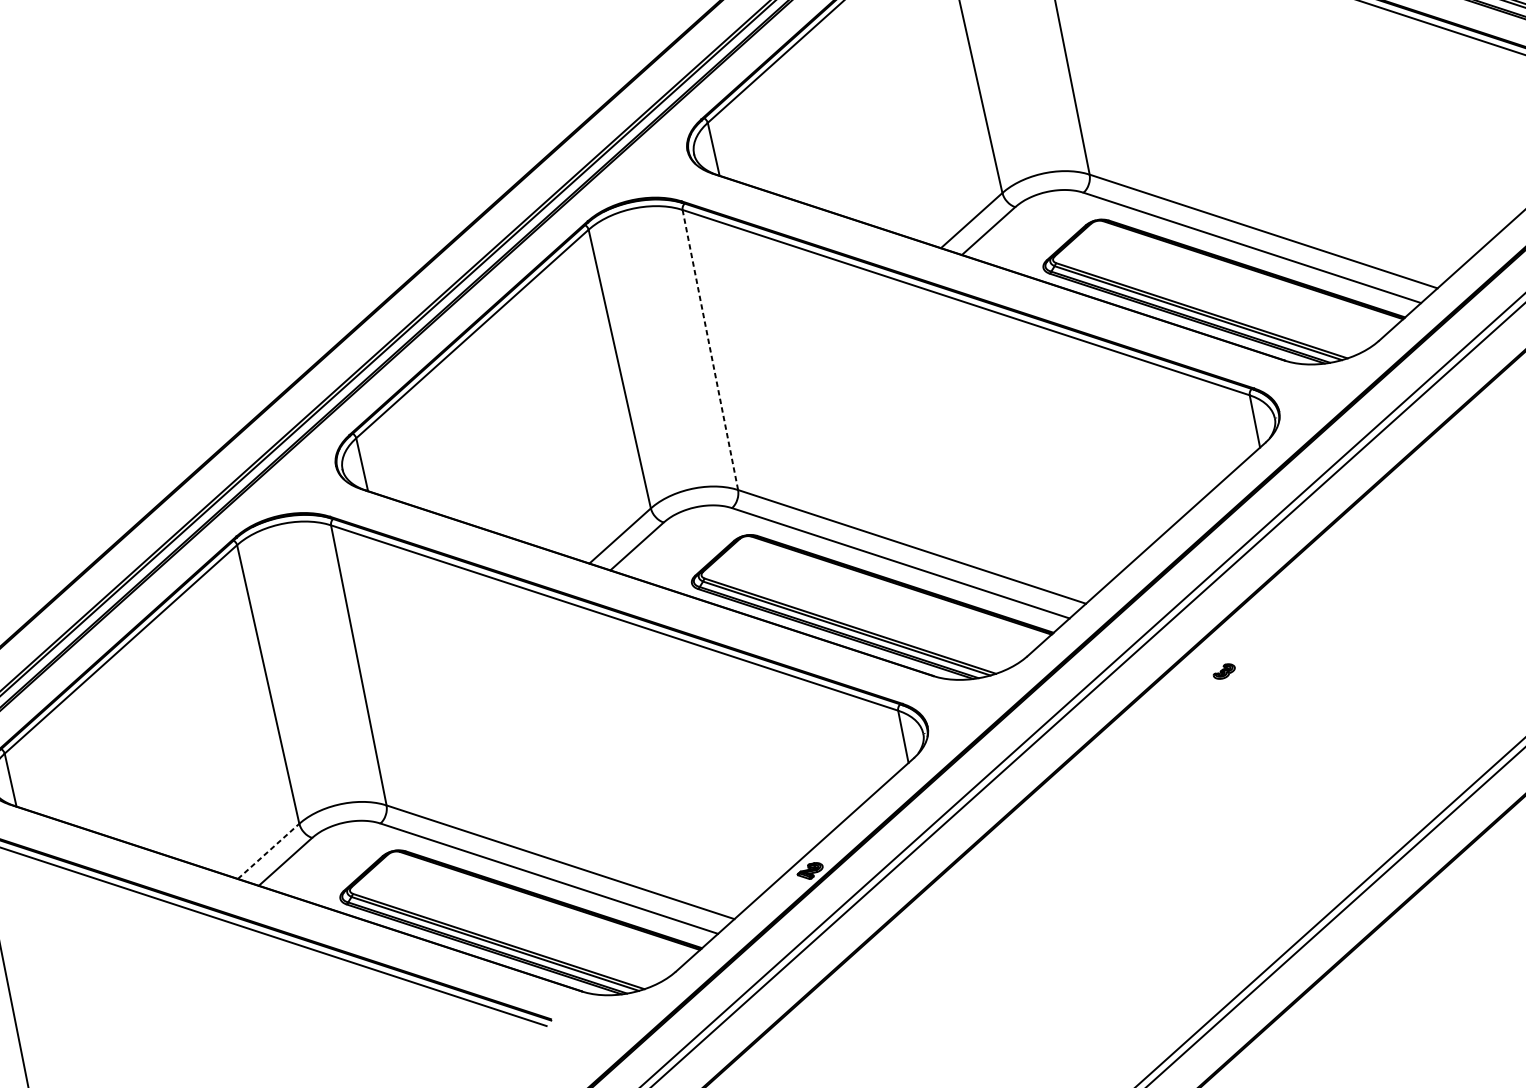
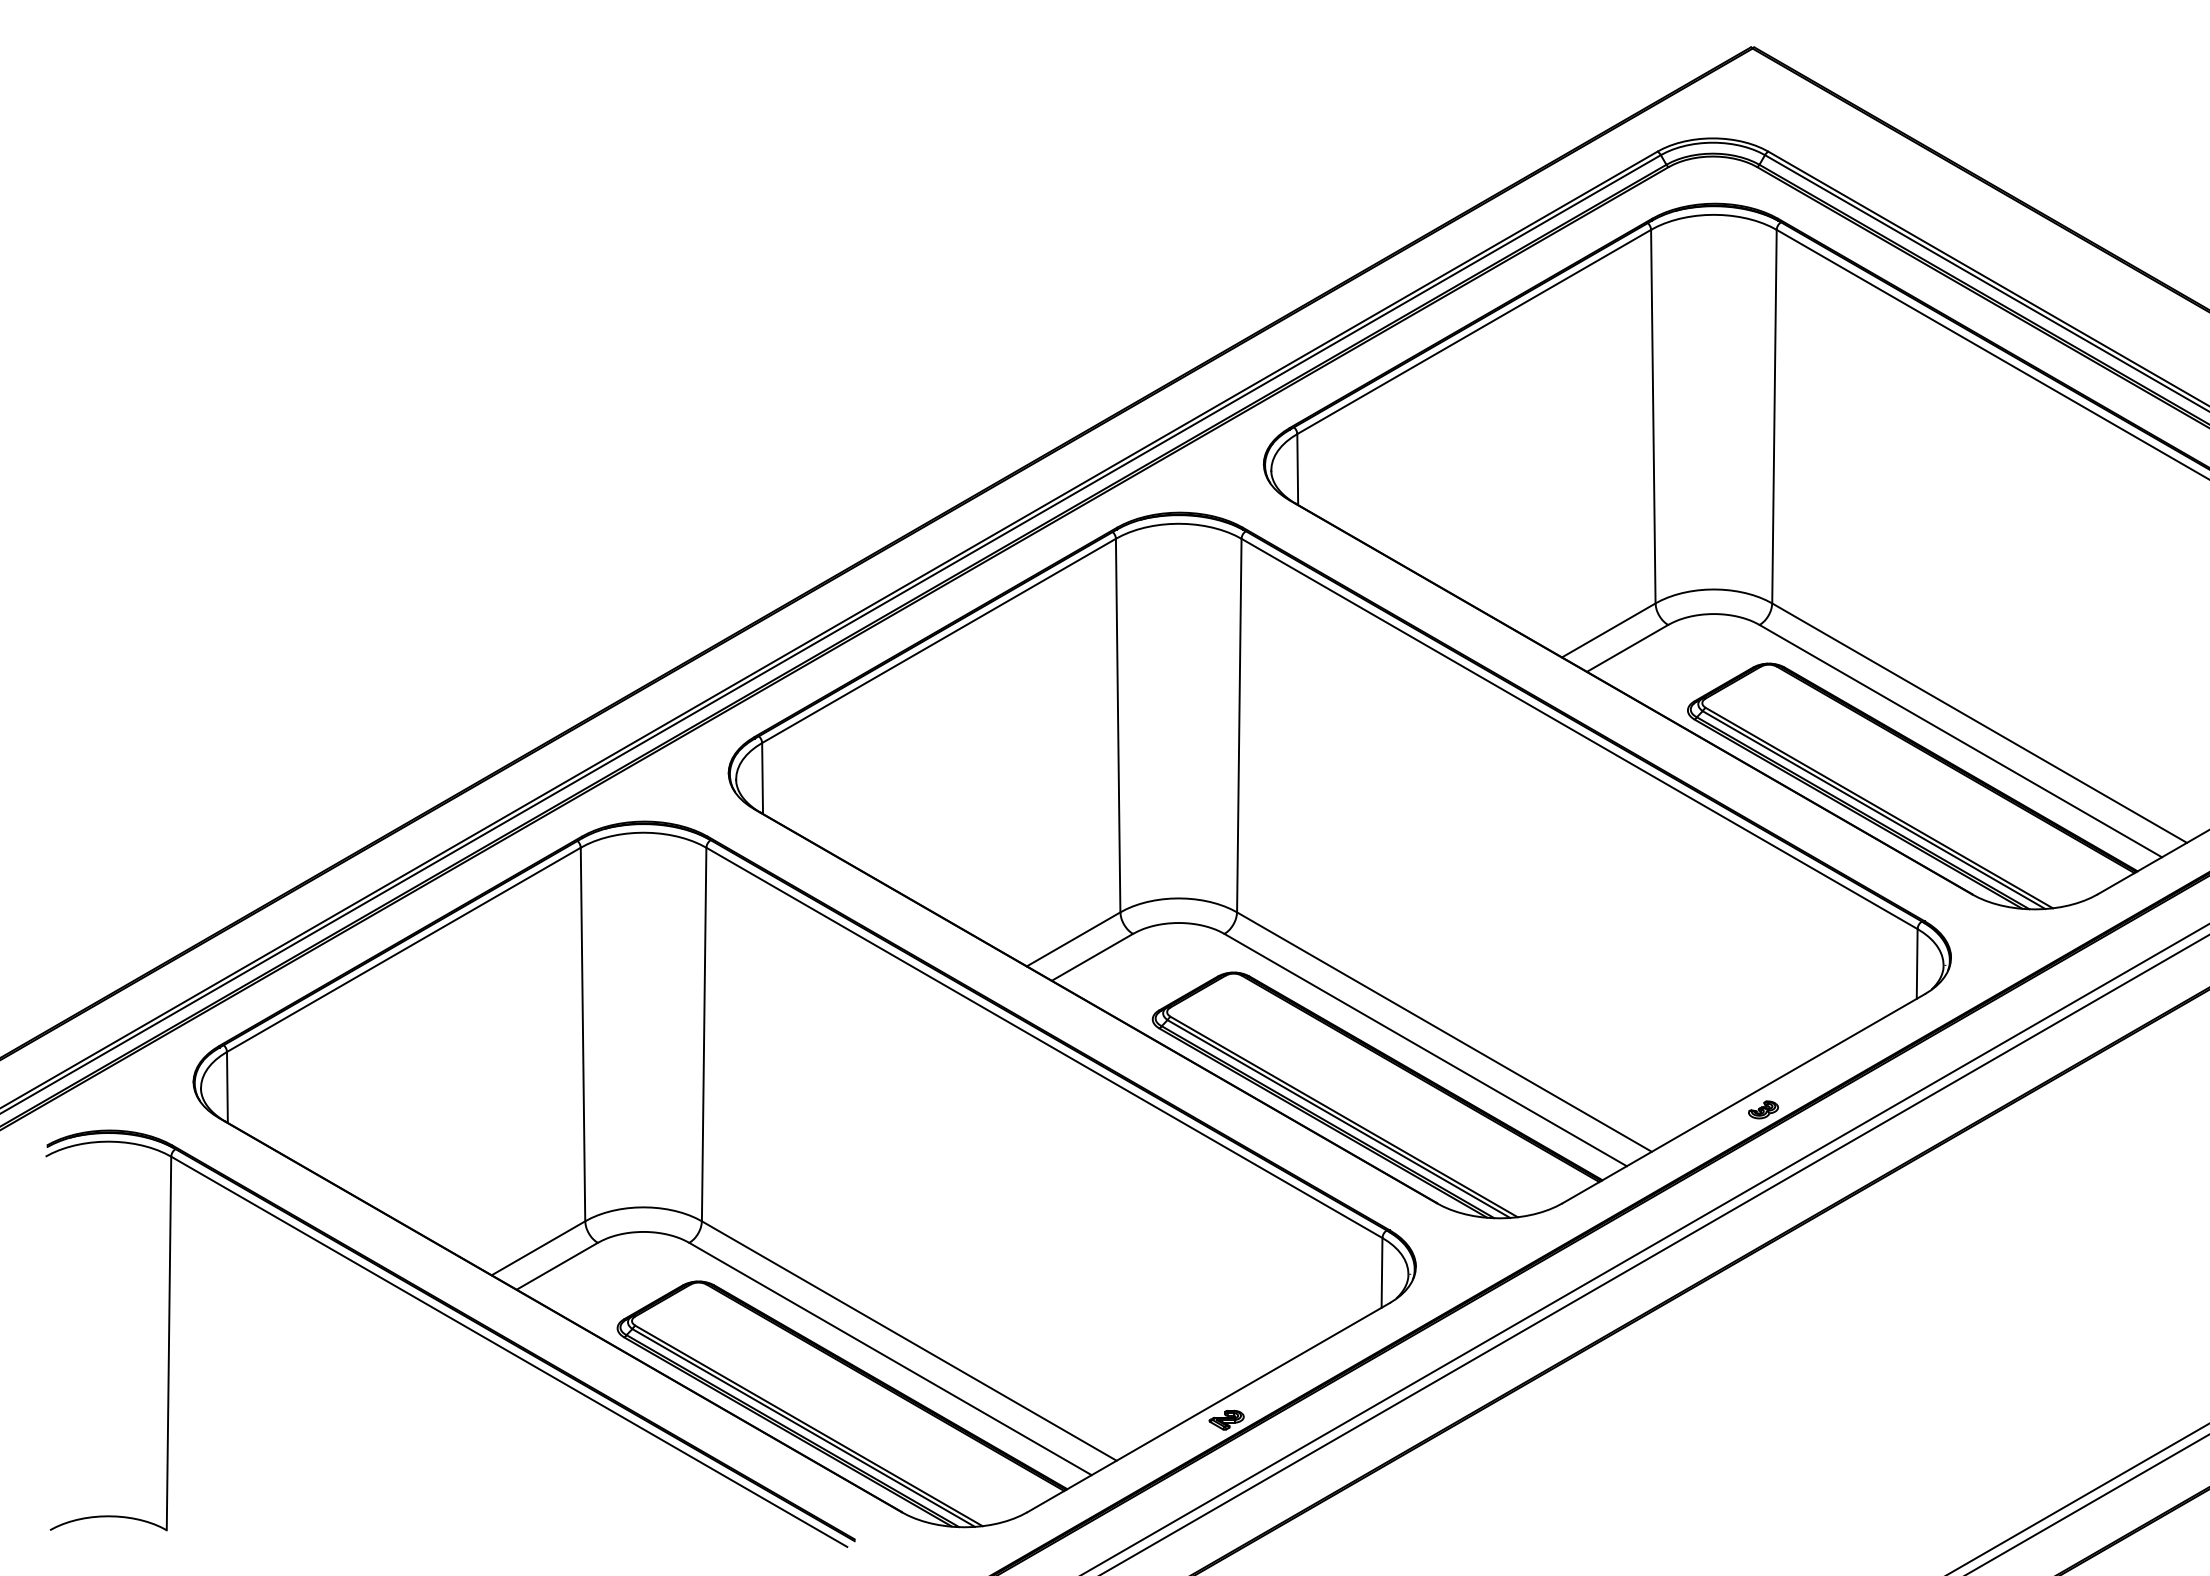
line: (710, 349) -> (1239, 725), dashed -> solid
part: (1224, 671) -> (1763, 1109), moved
line: (268, 851) -> (538, 1248), dashed -> solid

